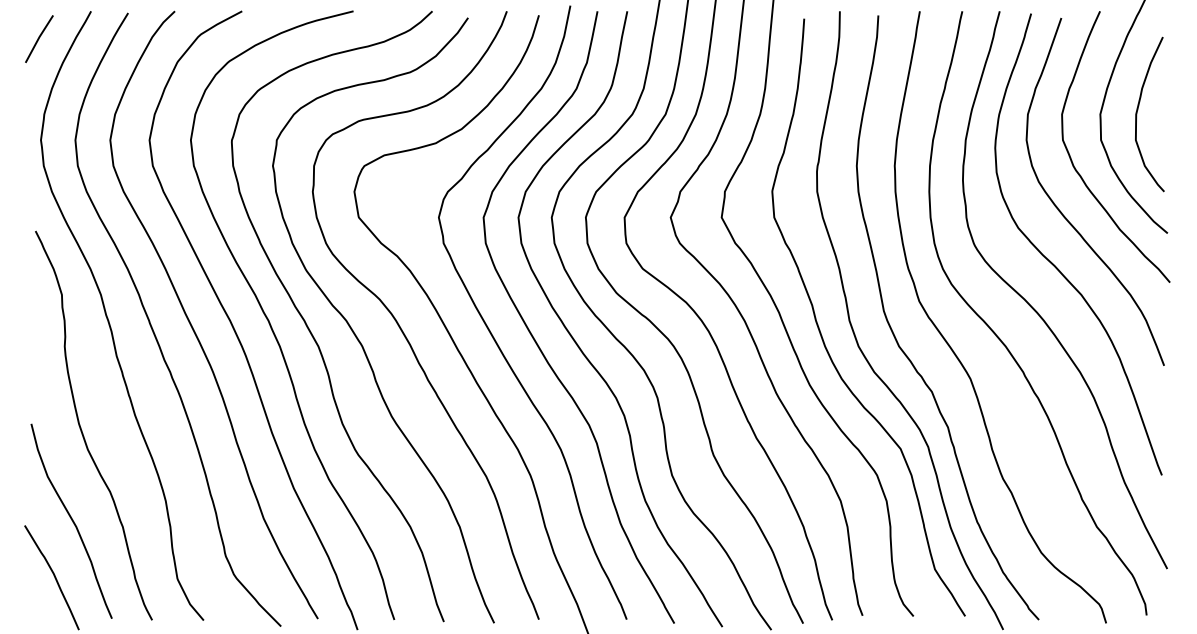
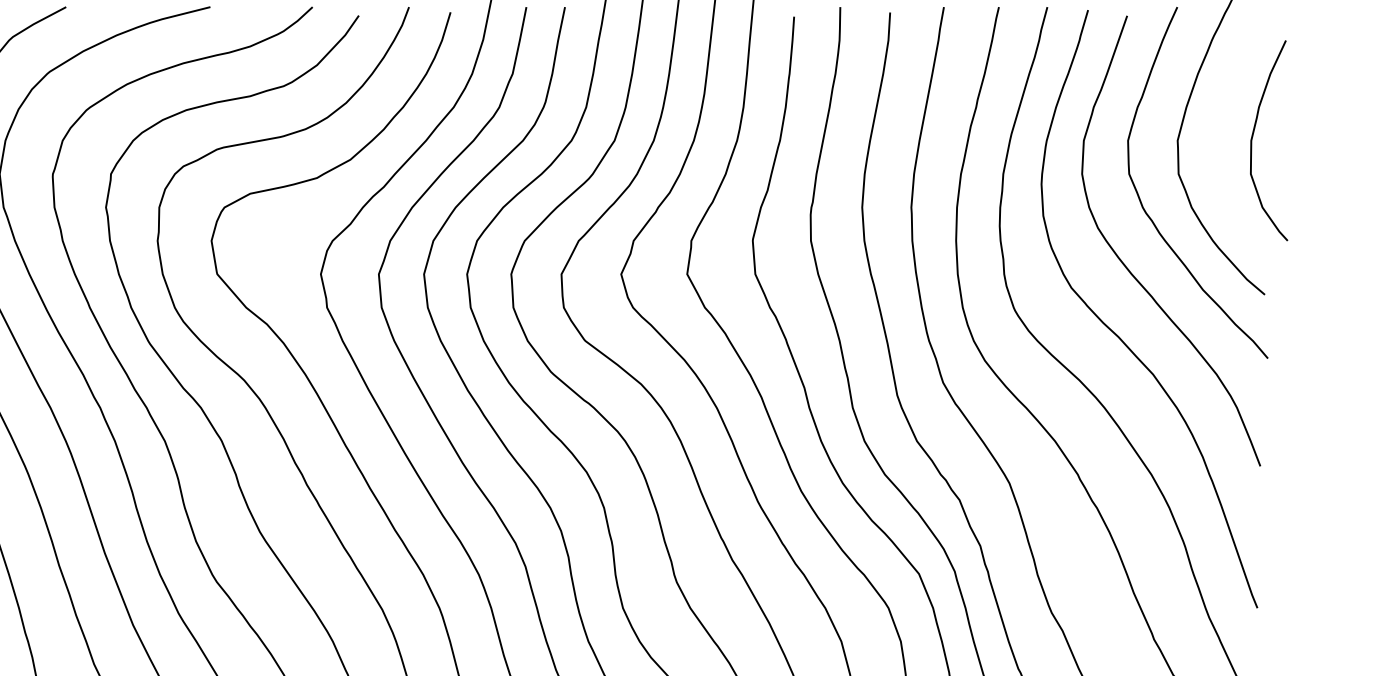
curve: (1138, 110) -> (1254, 135), moved

